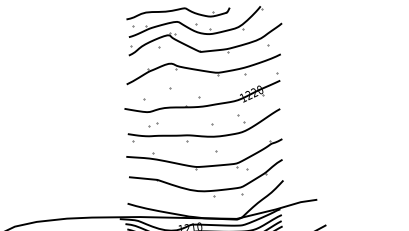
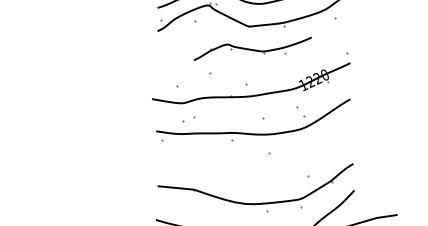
part: (203, 69) -> (252, 49), size x0.6
part: (204, 165) -> (253, 171), removed

